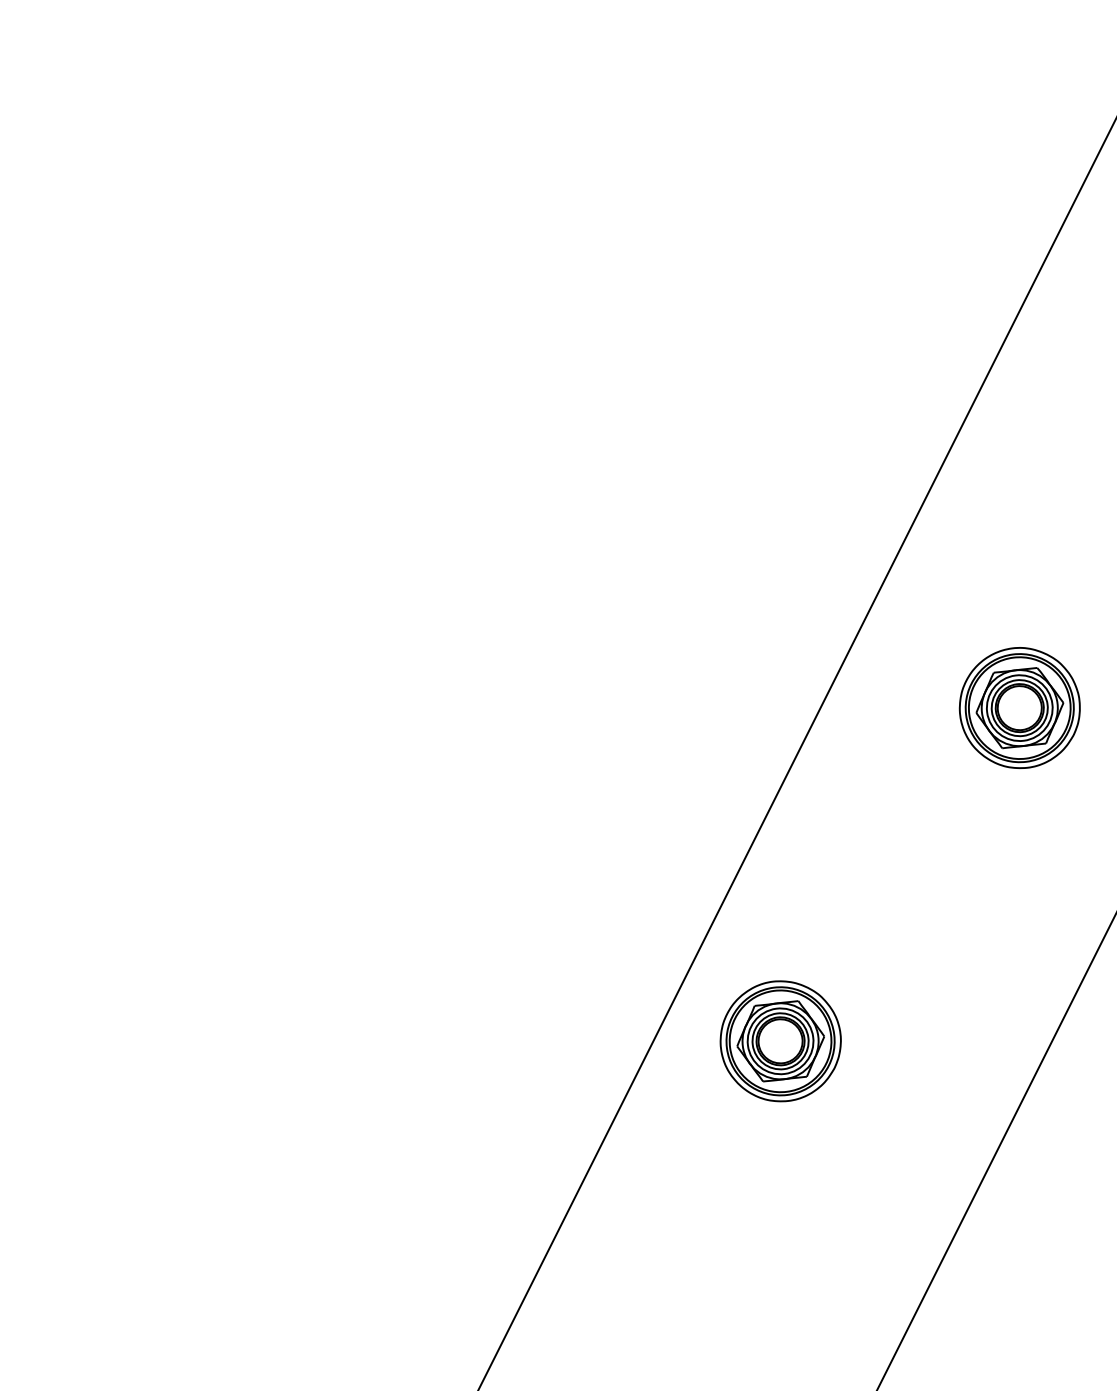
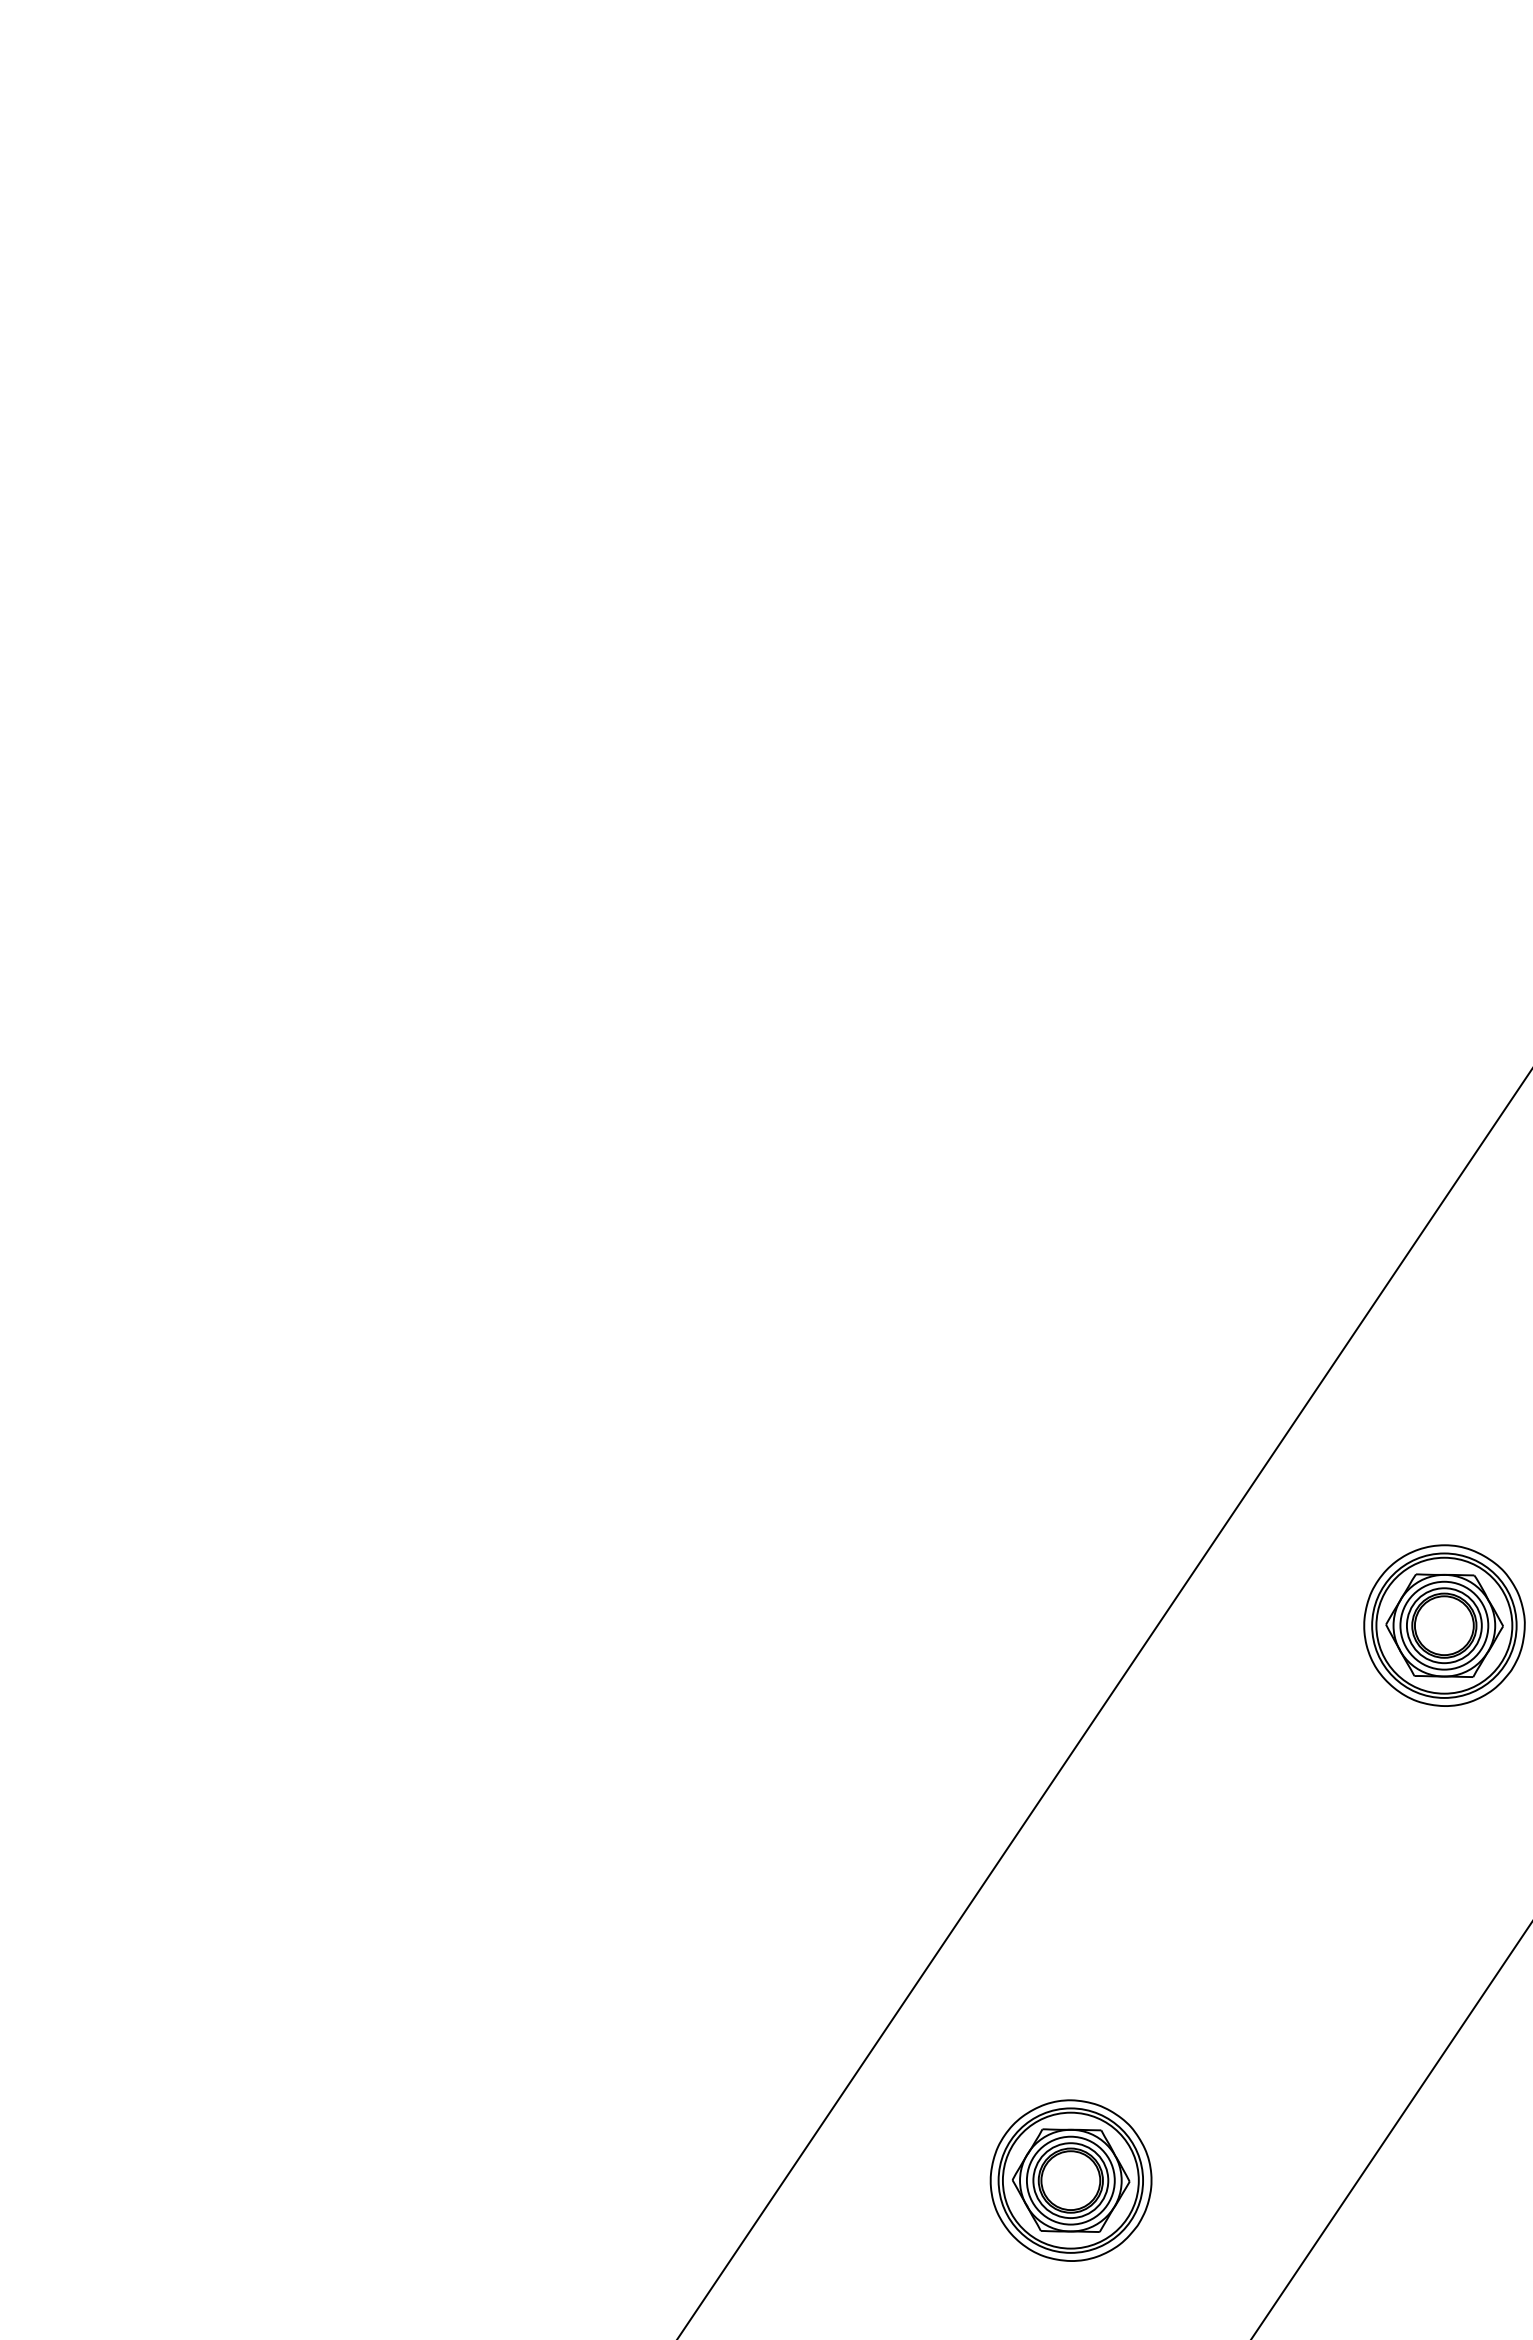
part: (780, 1041) -> (1070, 2180), moved

